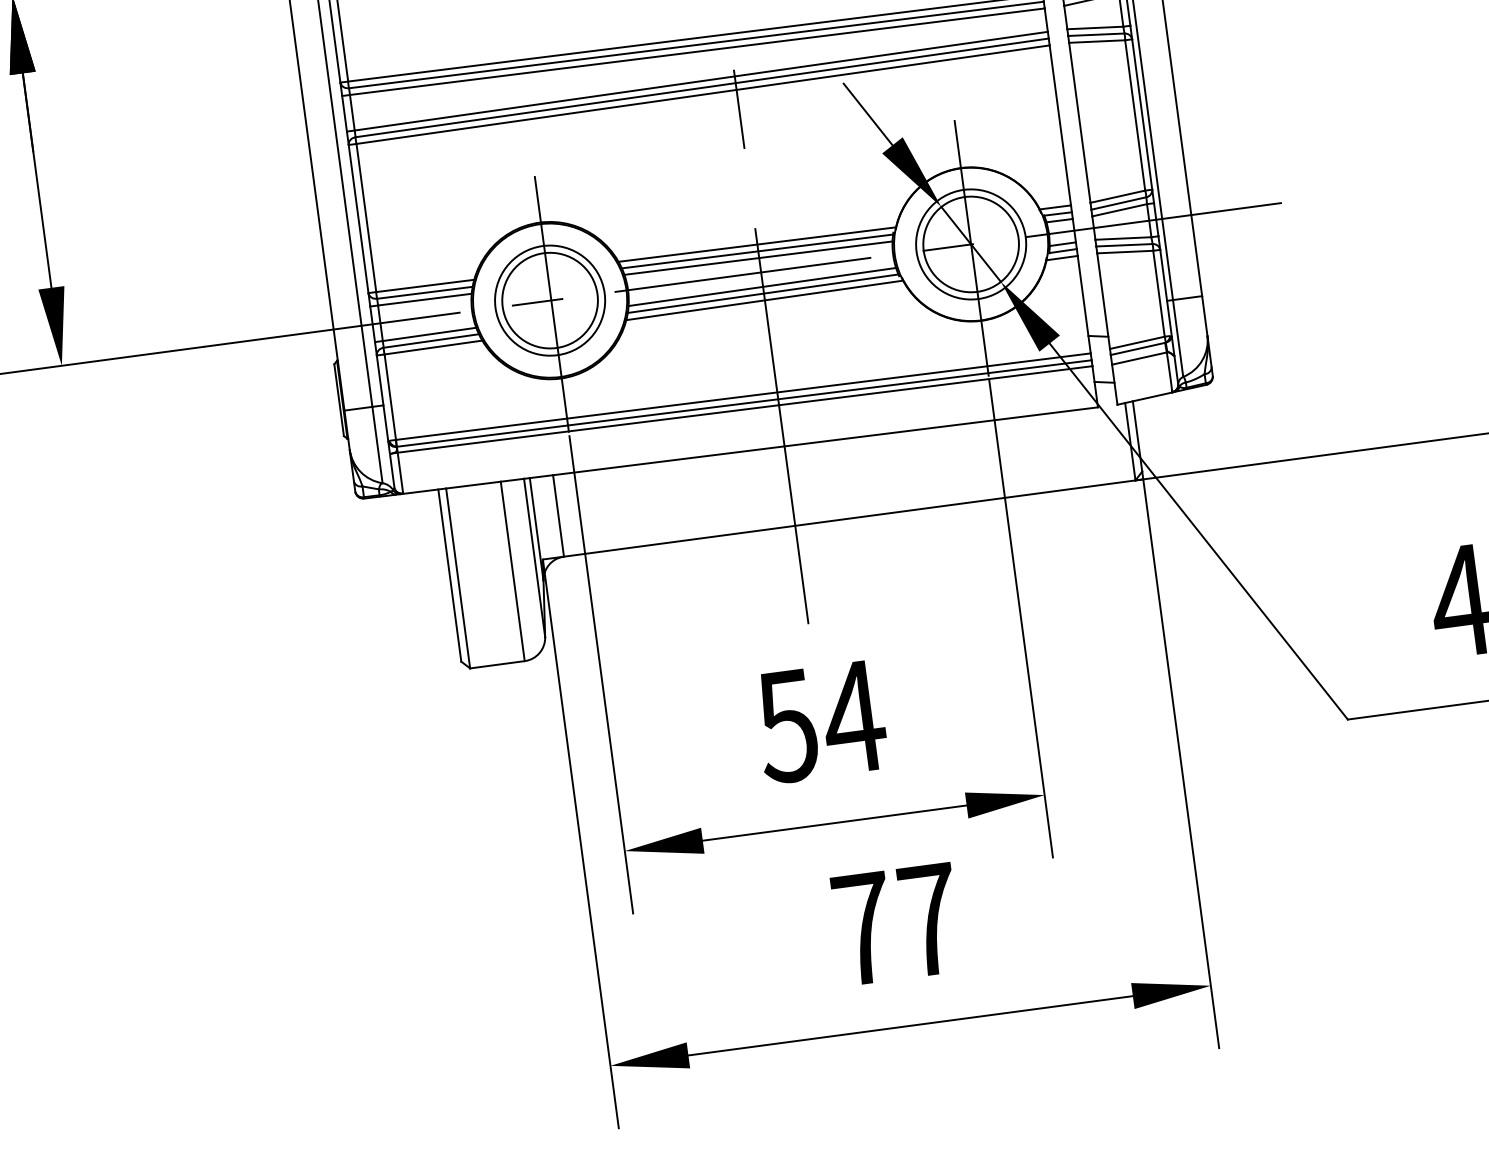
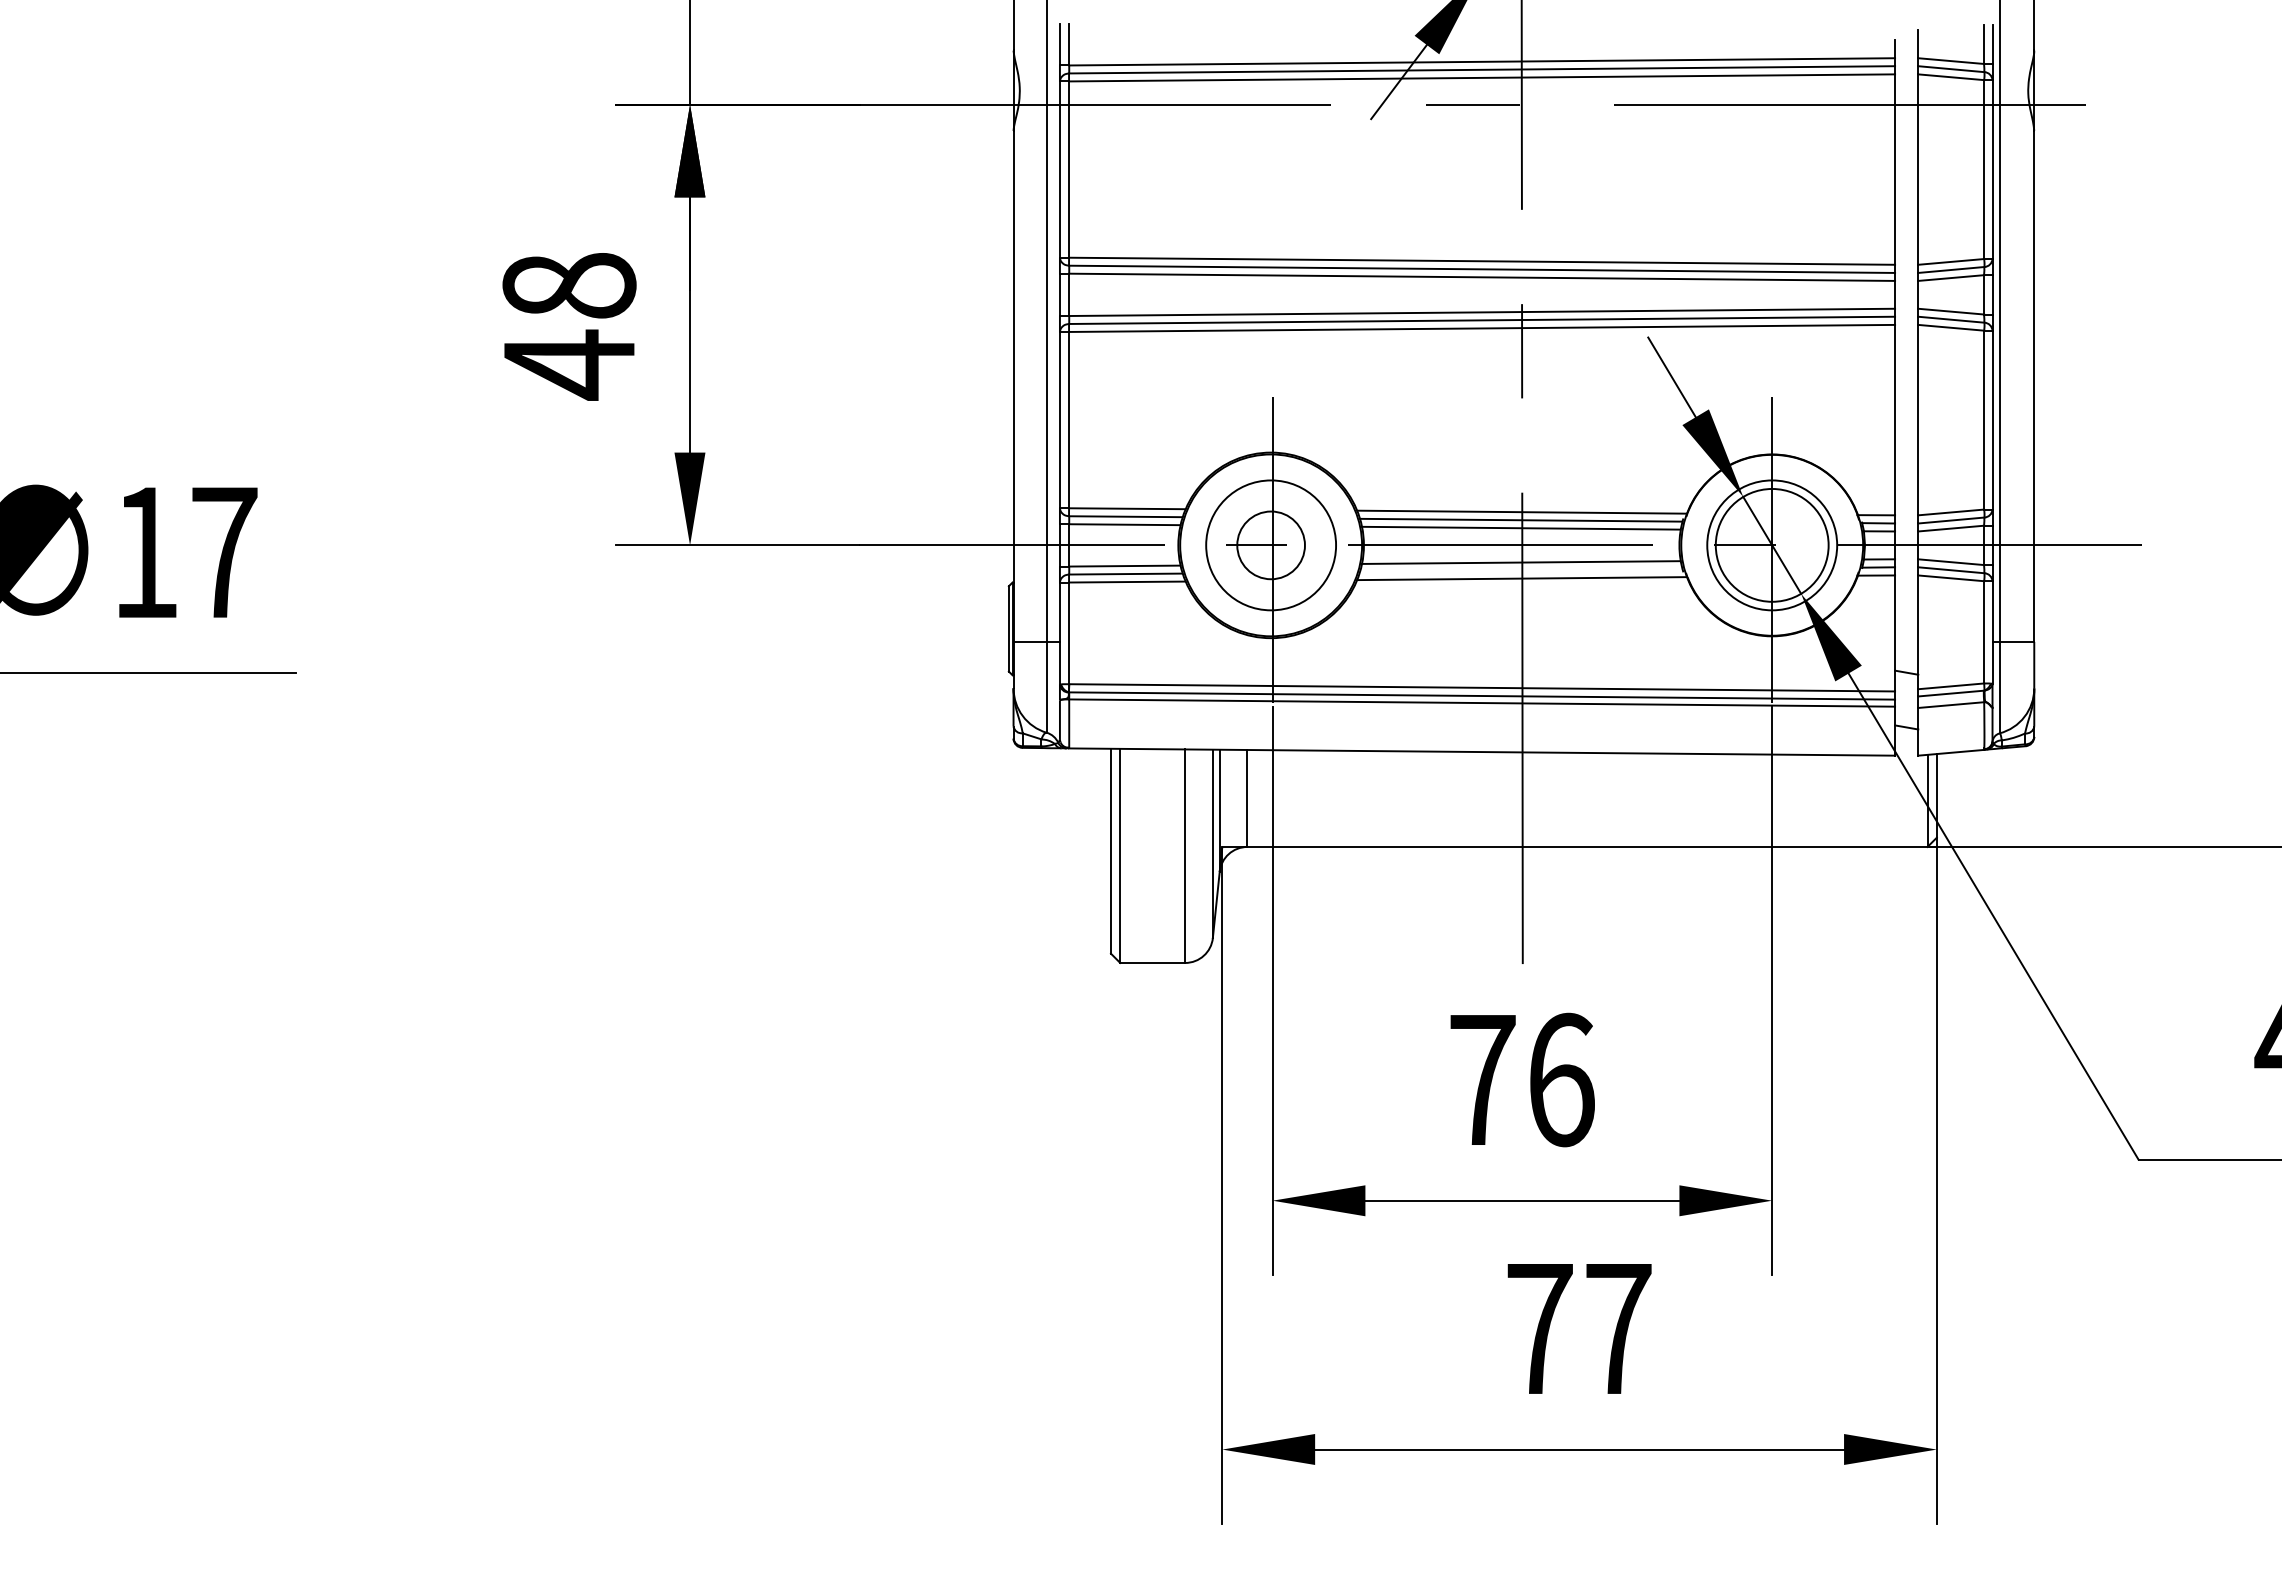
line: (763, 293) -> (1521, 570), removed
circle: (549, 299) -> (1270, 544), size x0.6
text: (820, 721) -> (1521, 1079), 54 -> 76

